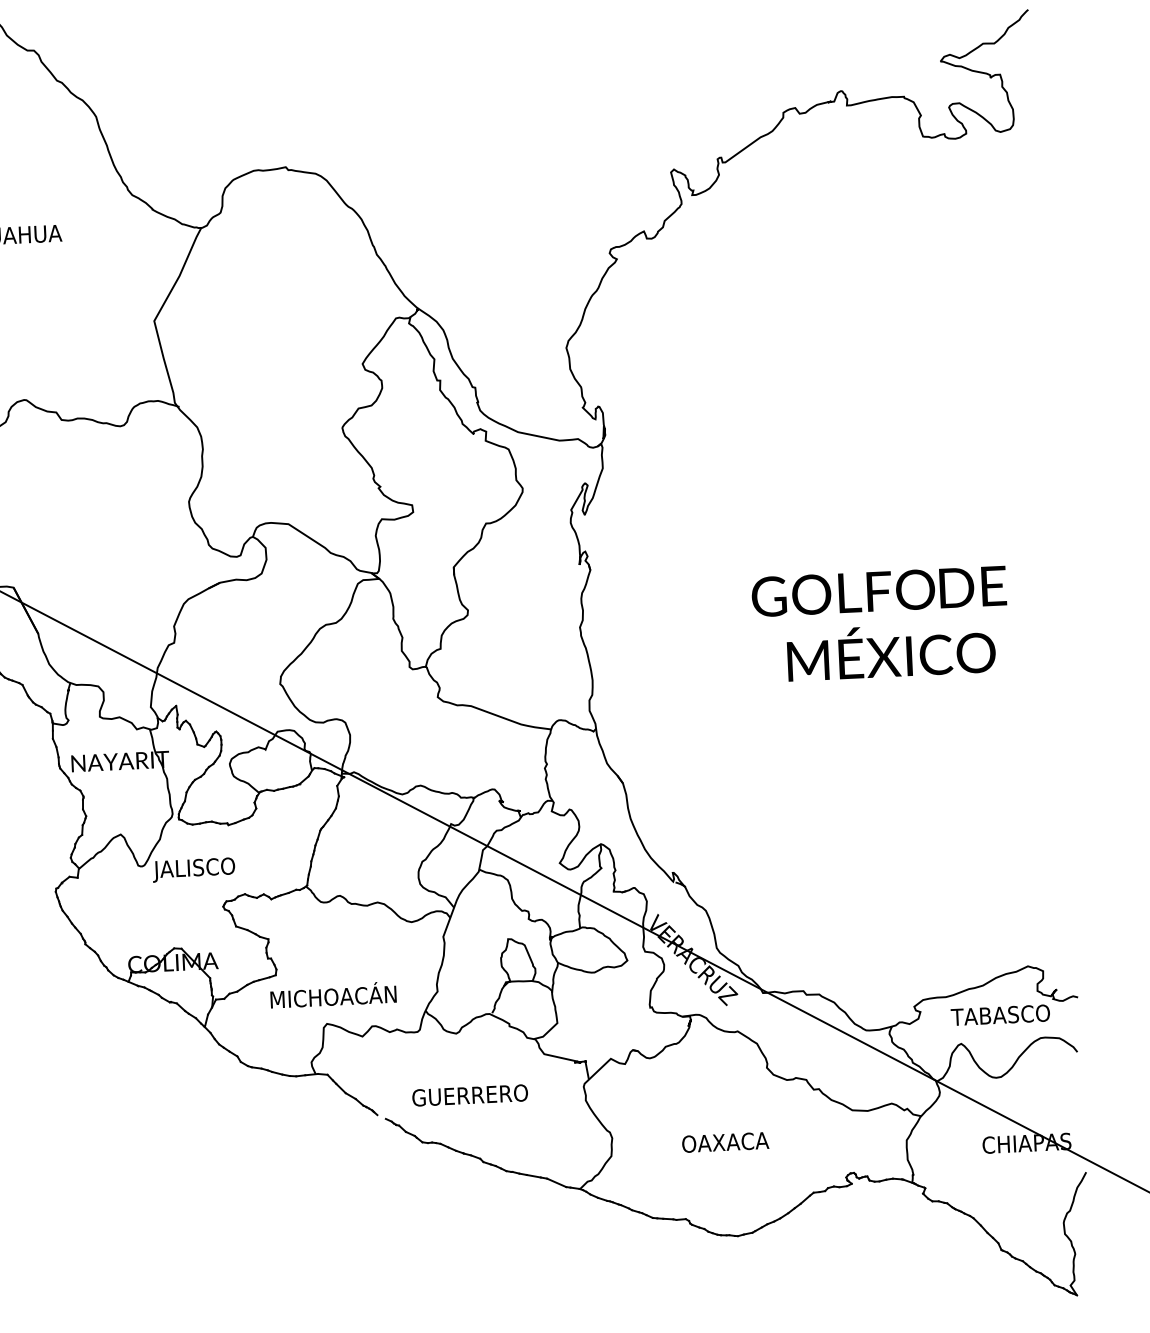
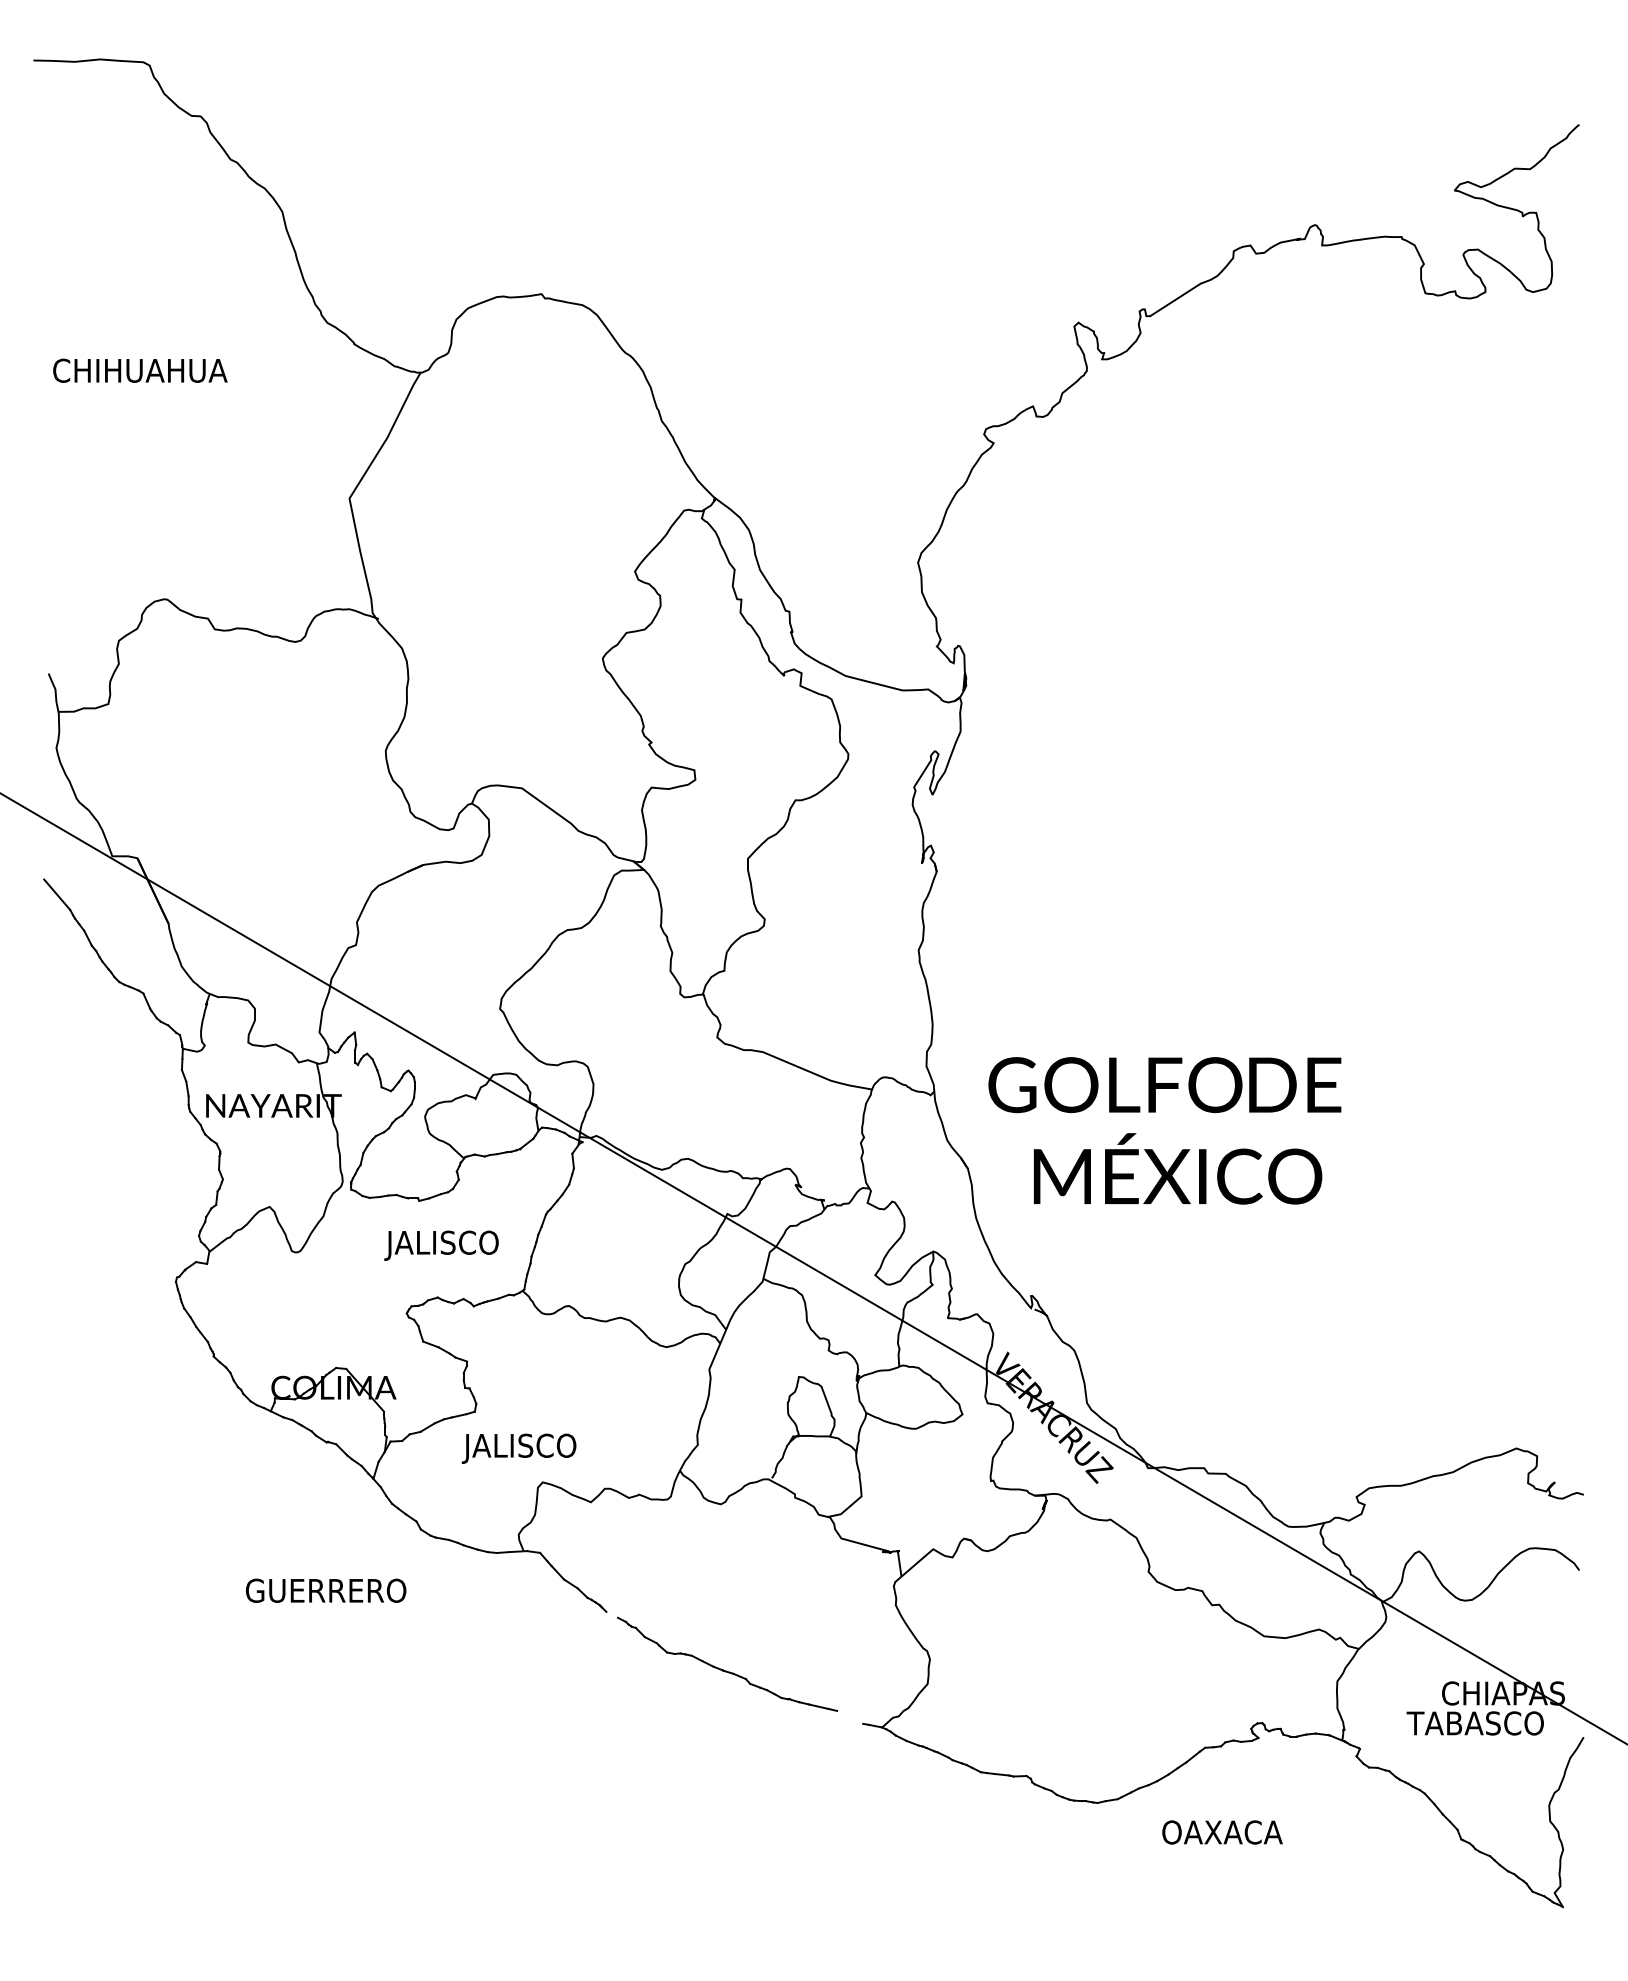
text: (880, 624) -> (1164, 1130), moved
text: (193, 869) -> (441, 1245), moved
text: (331, 997) -> (550, 1445), MICHOACÁN -> JALISCO
text: (999, 1015) -> (1474, 1723), moved
text: (470, 1095) -> (326, 1590), moved
text: (725, 1142) -> (1222, 1832), moved
line: (556, 1182) -> (850, 1716), removed

